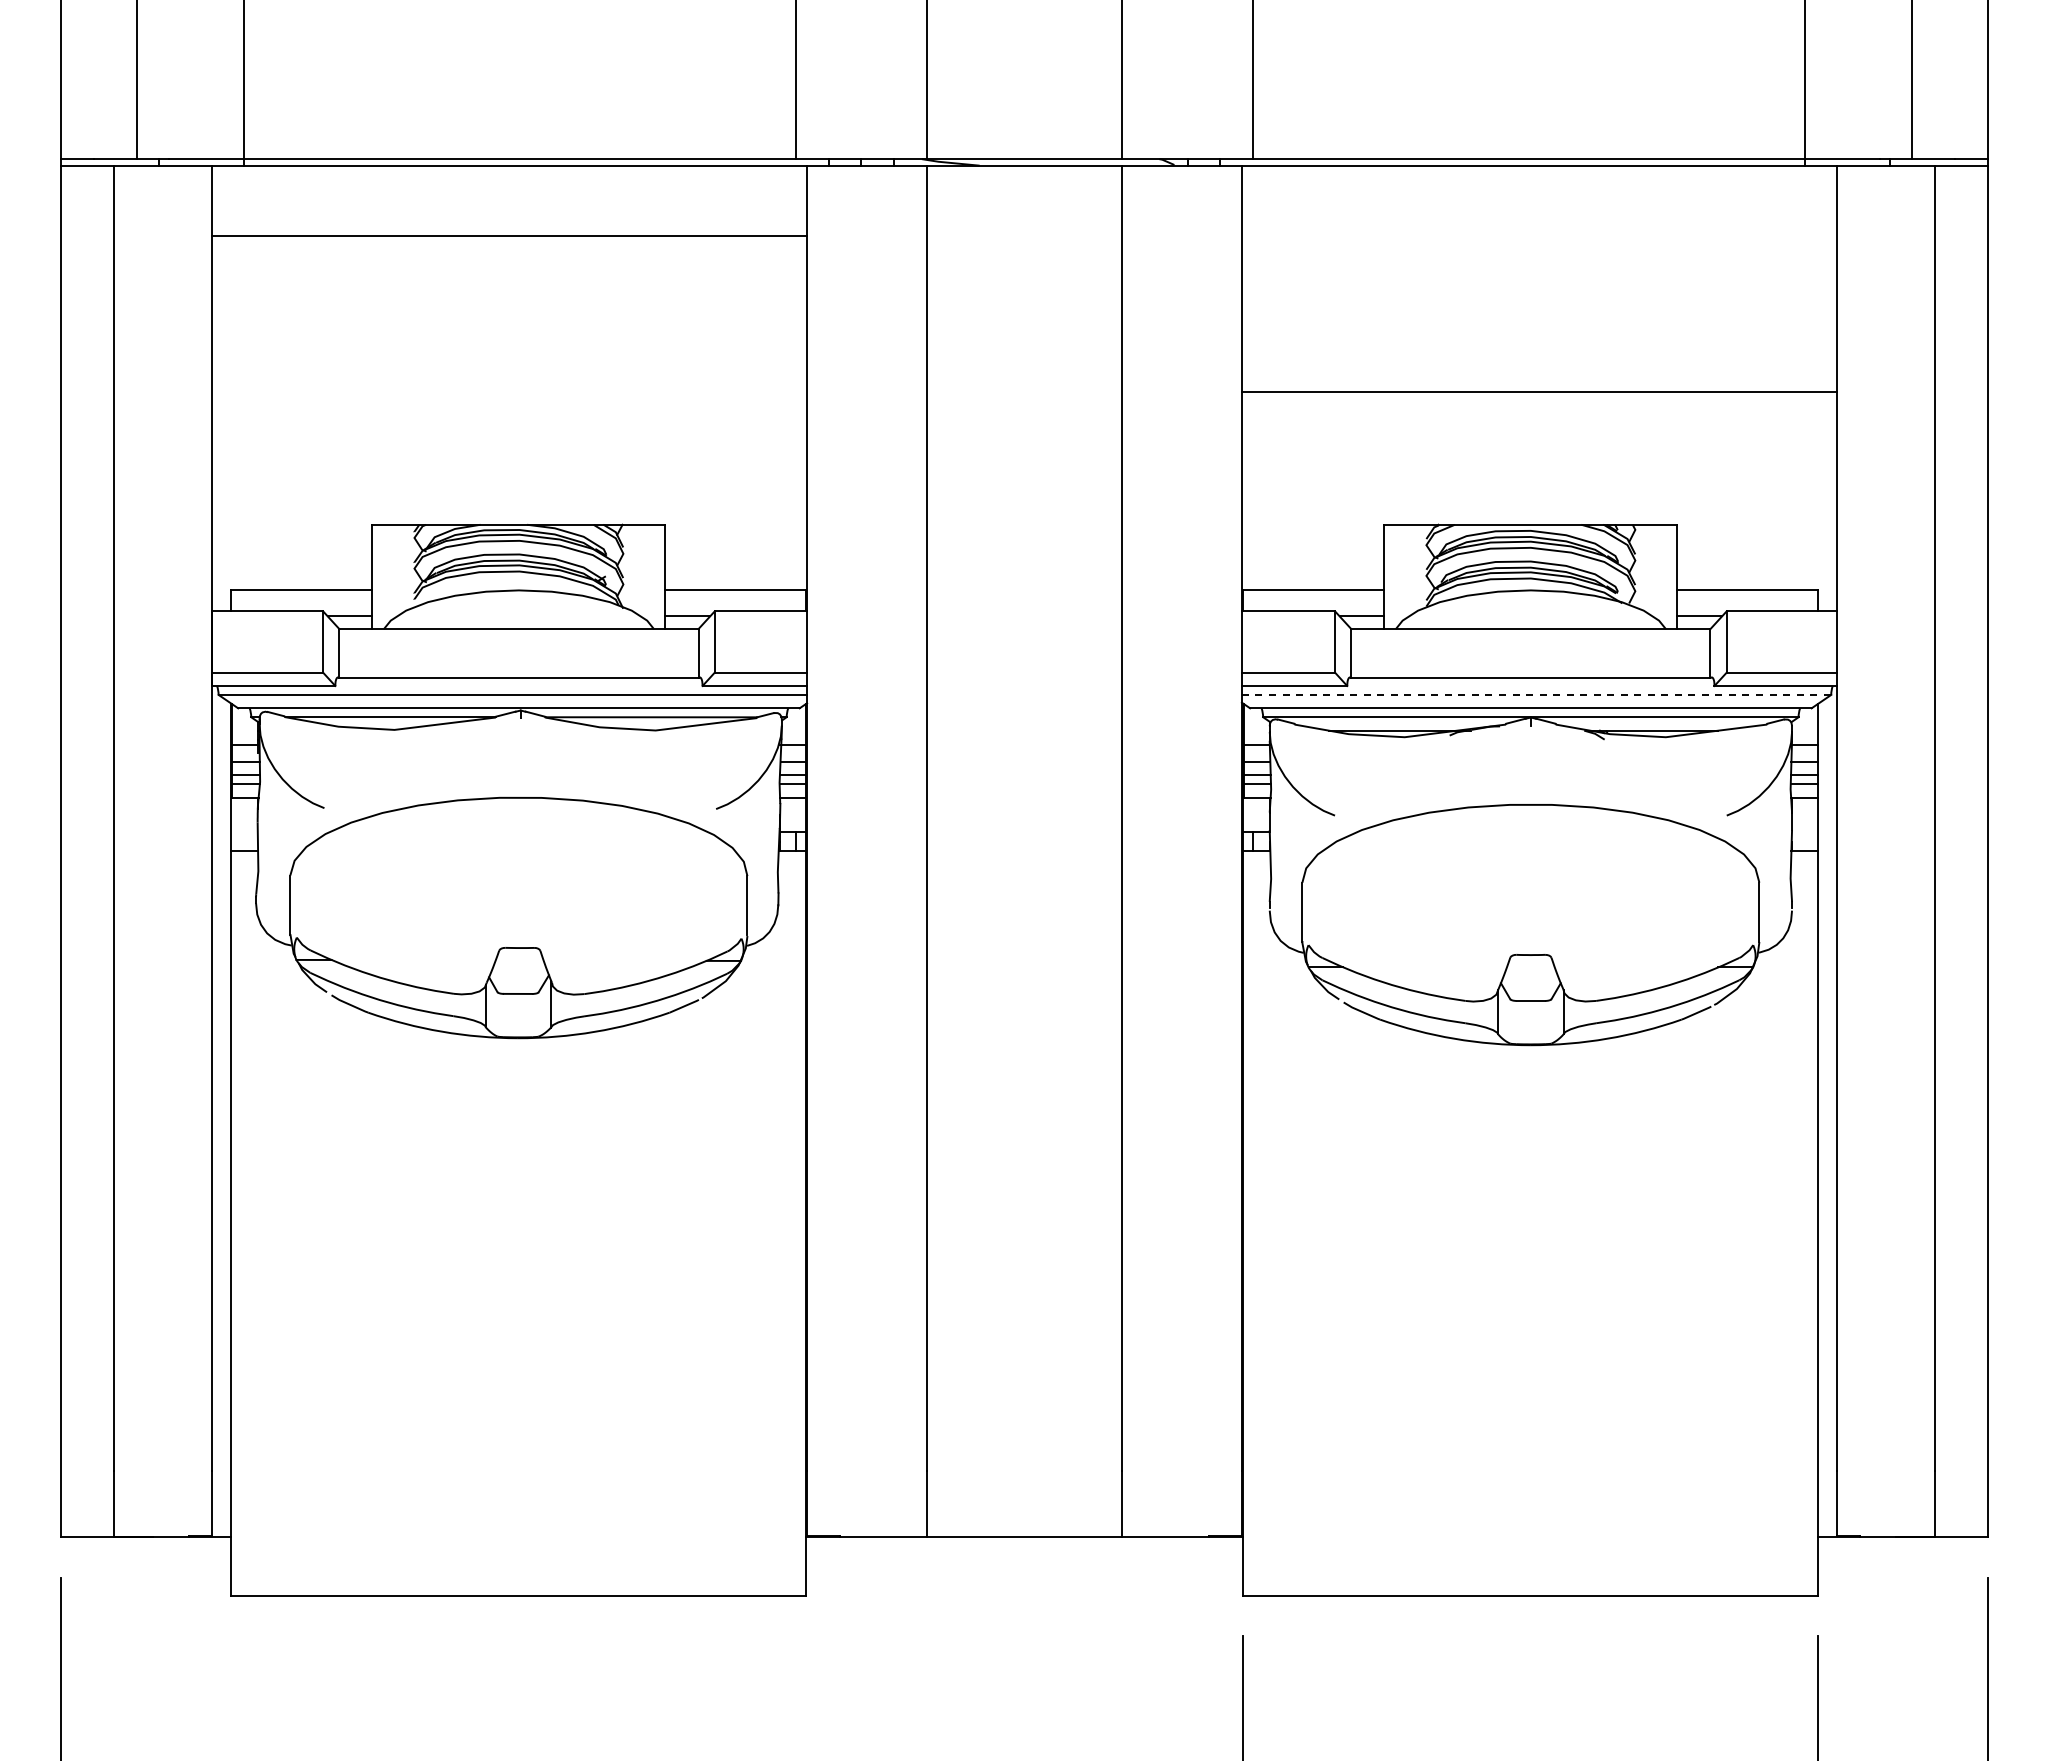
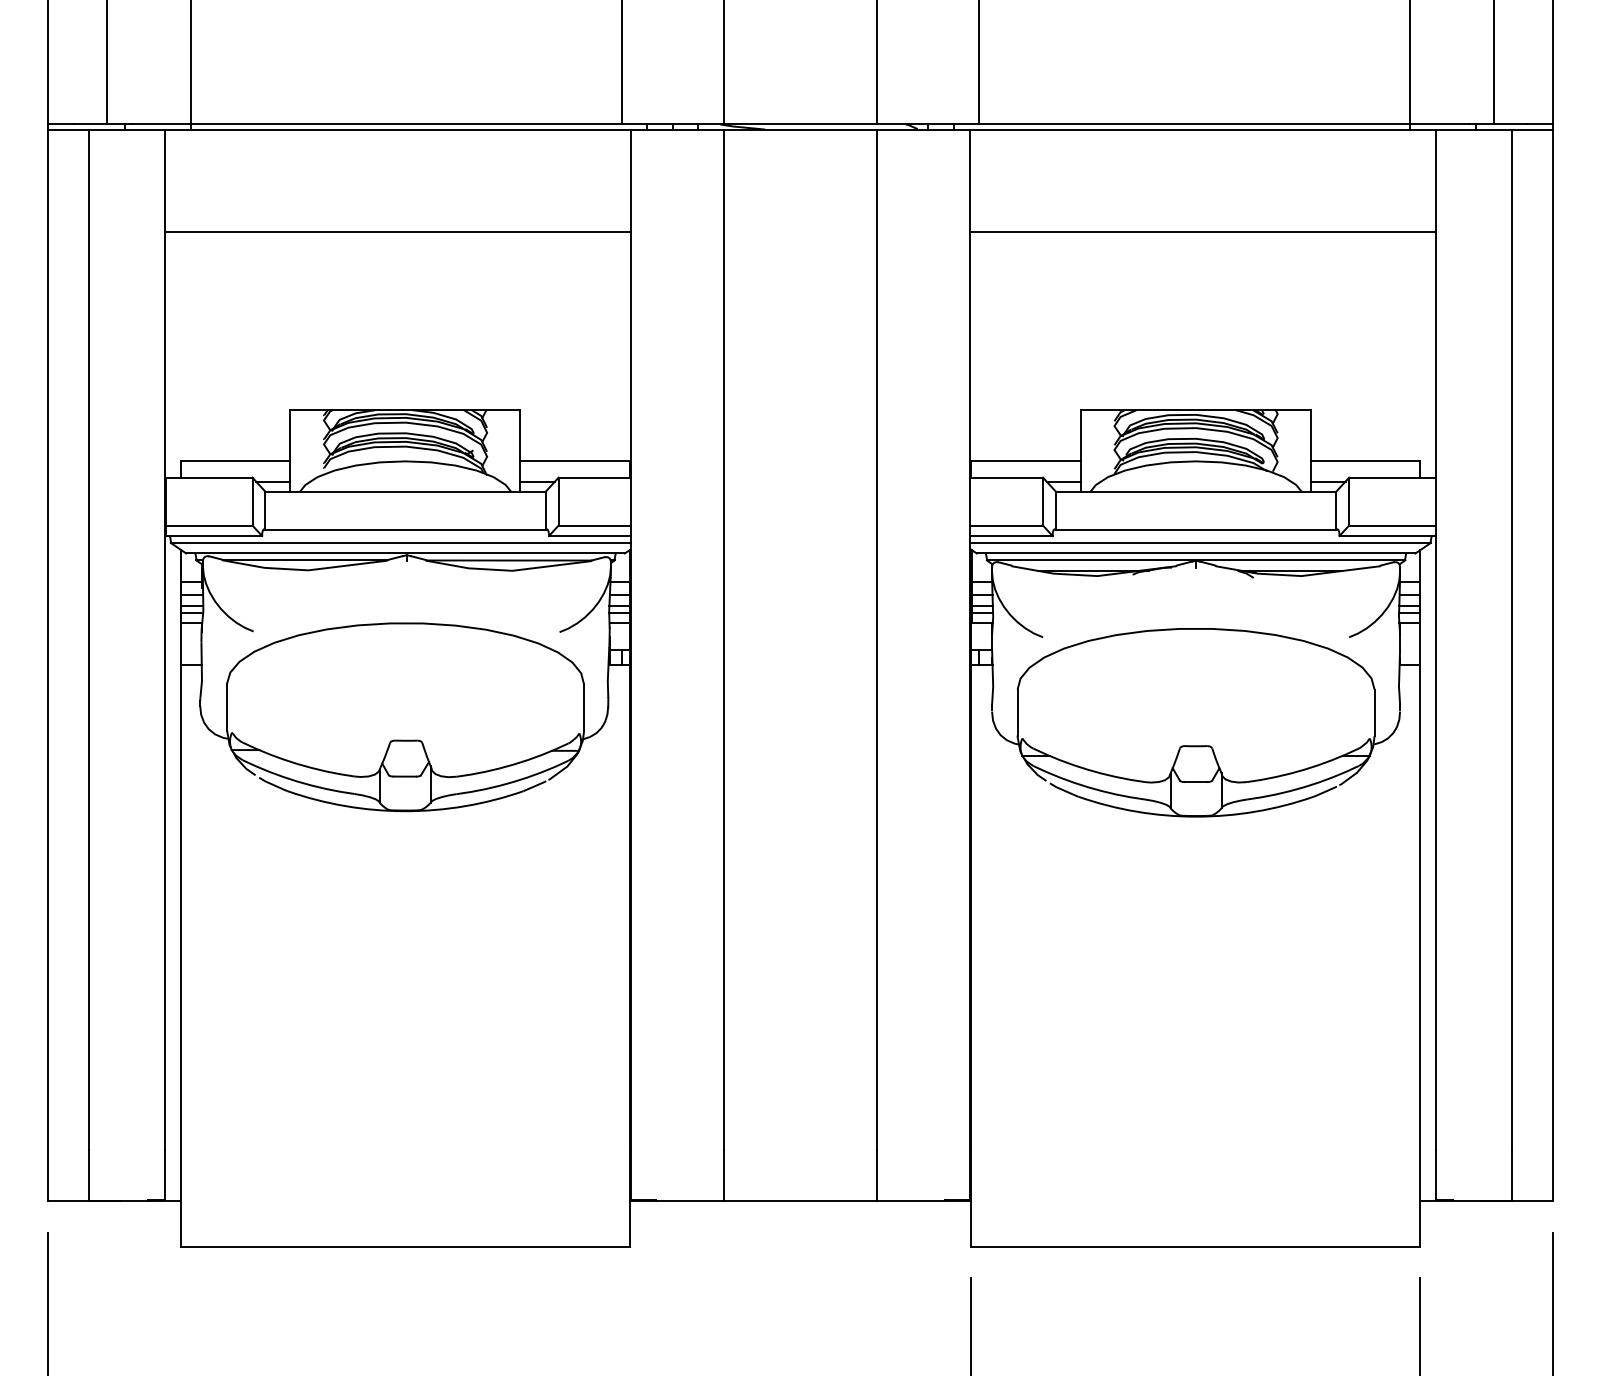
line: (509, 236) -> (398, 231), moved
line: (1539, 392) -> (1202, 231), moved
line: (1536, 694) -> (1200, 542), dashed -> solid

